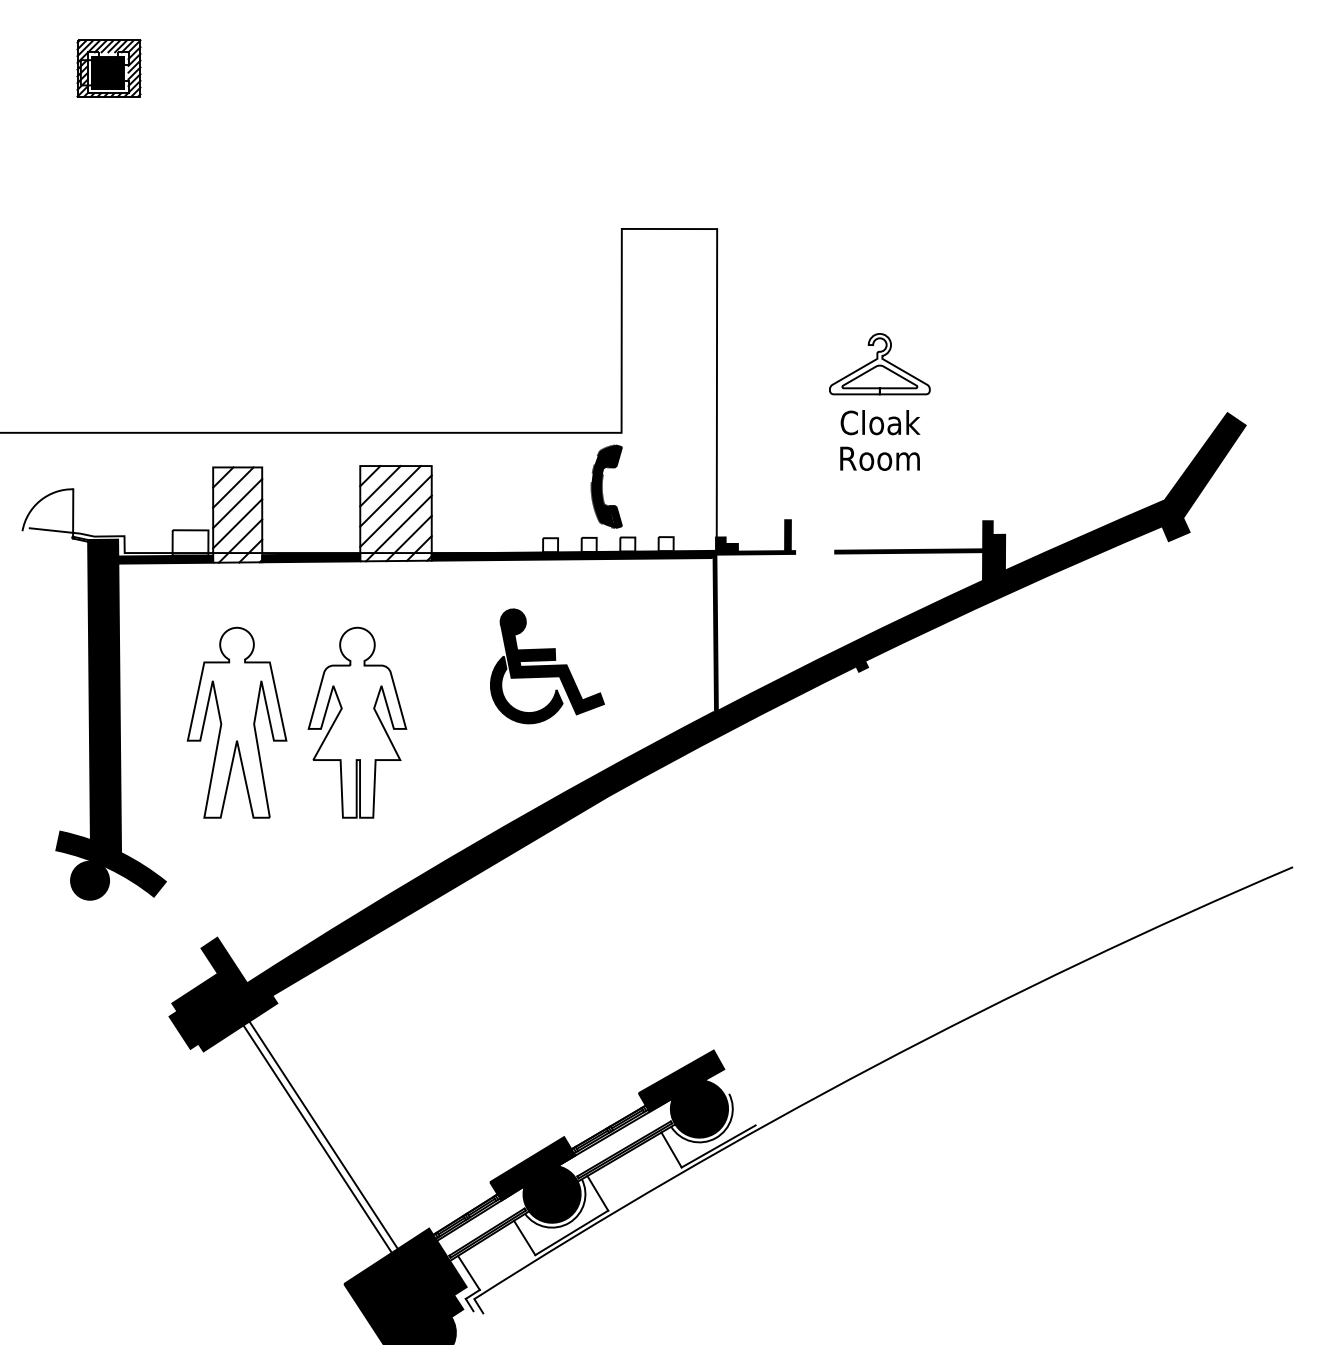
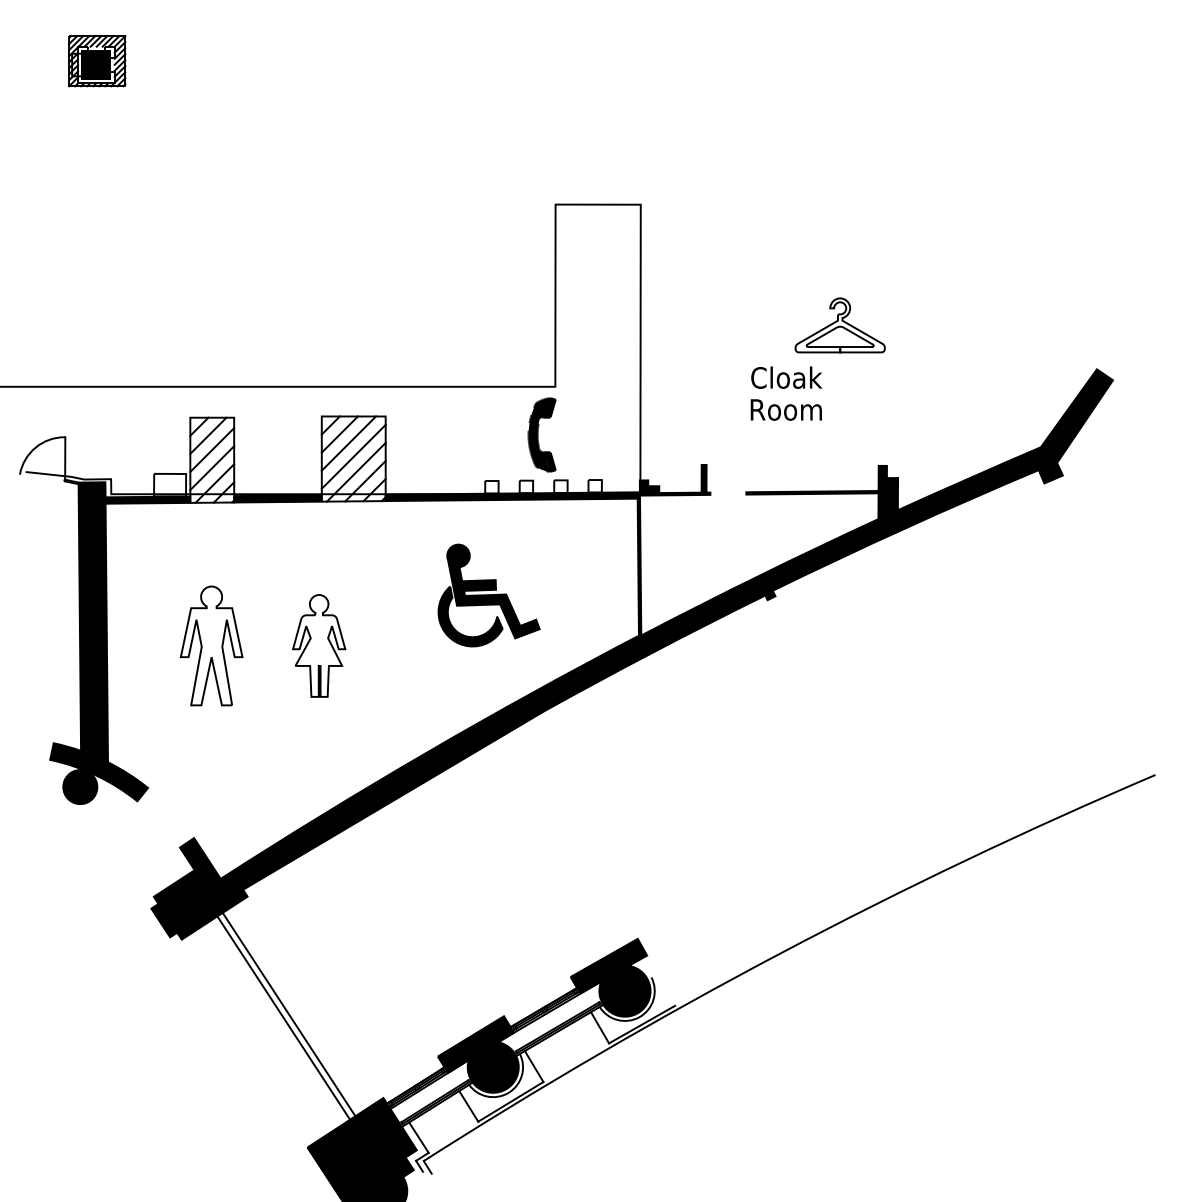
part: (879, 364) -> (839, 325), moved
part: (236, 722) -> (211, 645), size x0.7
part: (356, 722) -> (318, 645), size x0.6

